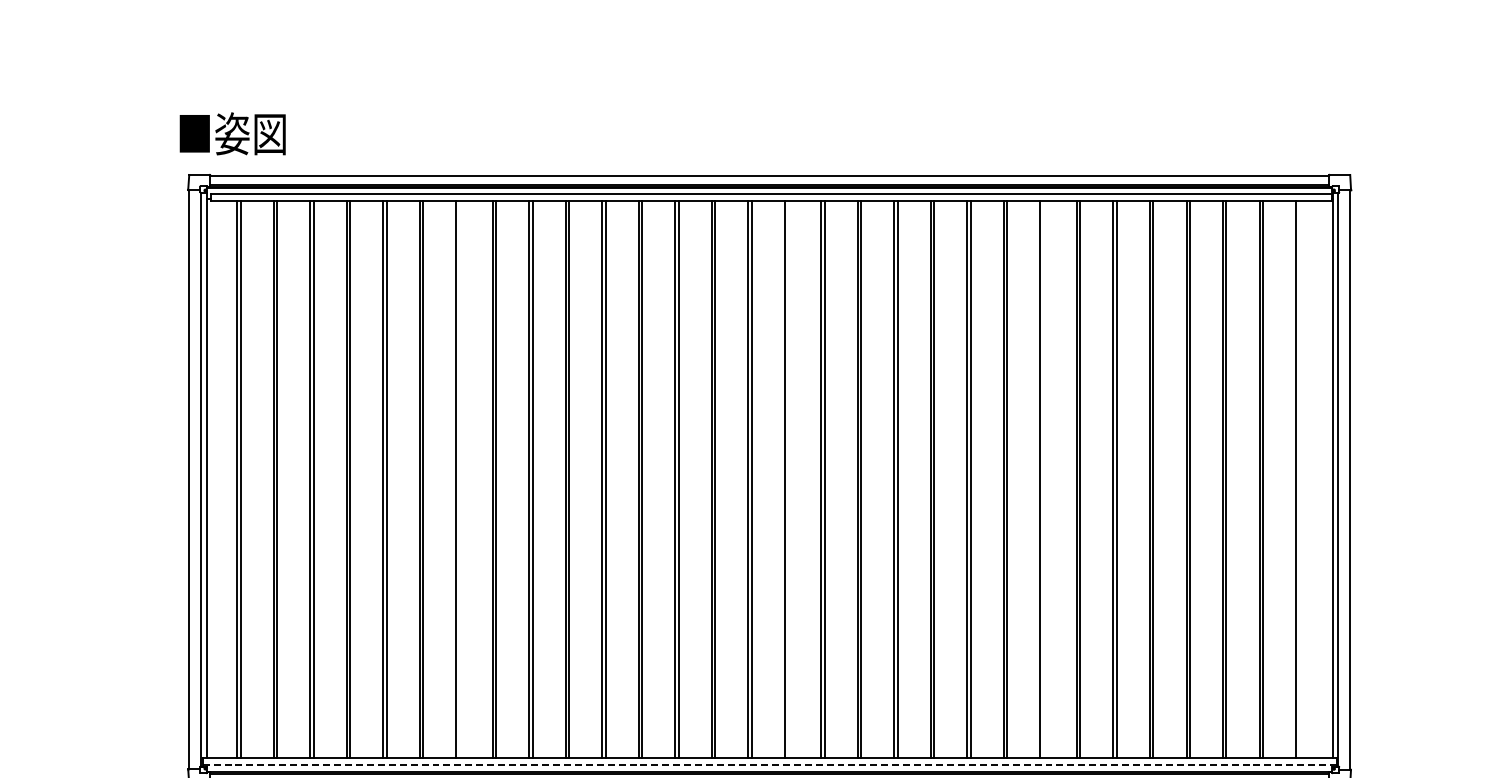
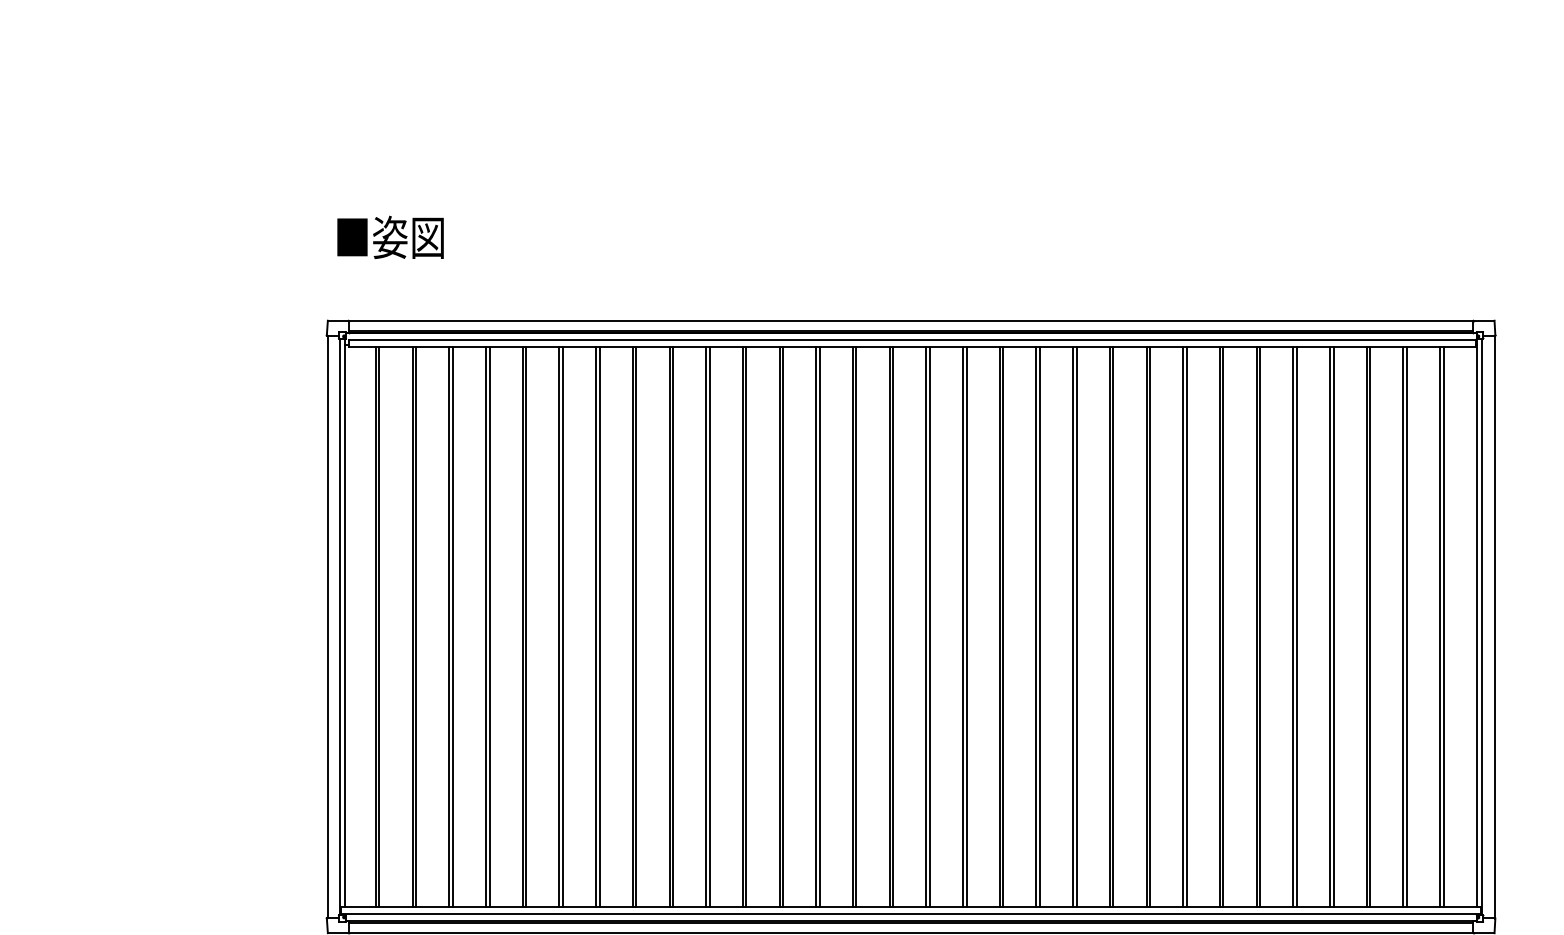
text: (232, 132) -> (390, 236), moved
line: (459, 479) -> (599, 626), added
line: (787, 479) -> (929, 626), added
line: (1043, 479) -> (1186, 626), added
line: (1299, 479) -> (1443, 626), added
line: (770, 765) -> (911, 914), dashed -> solid

